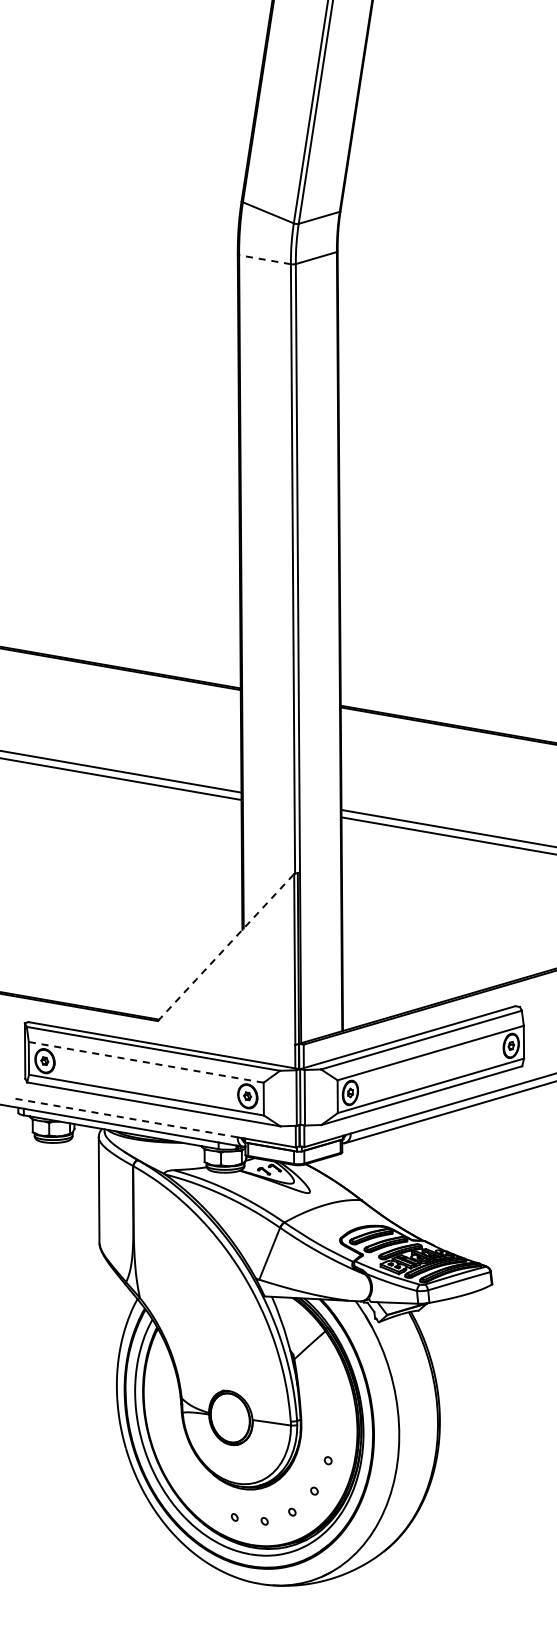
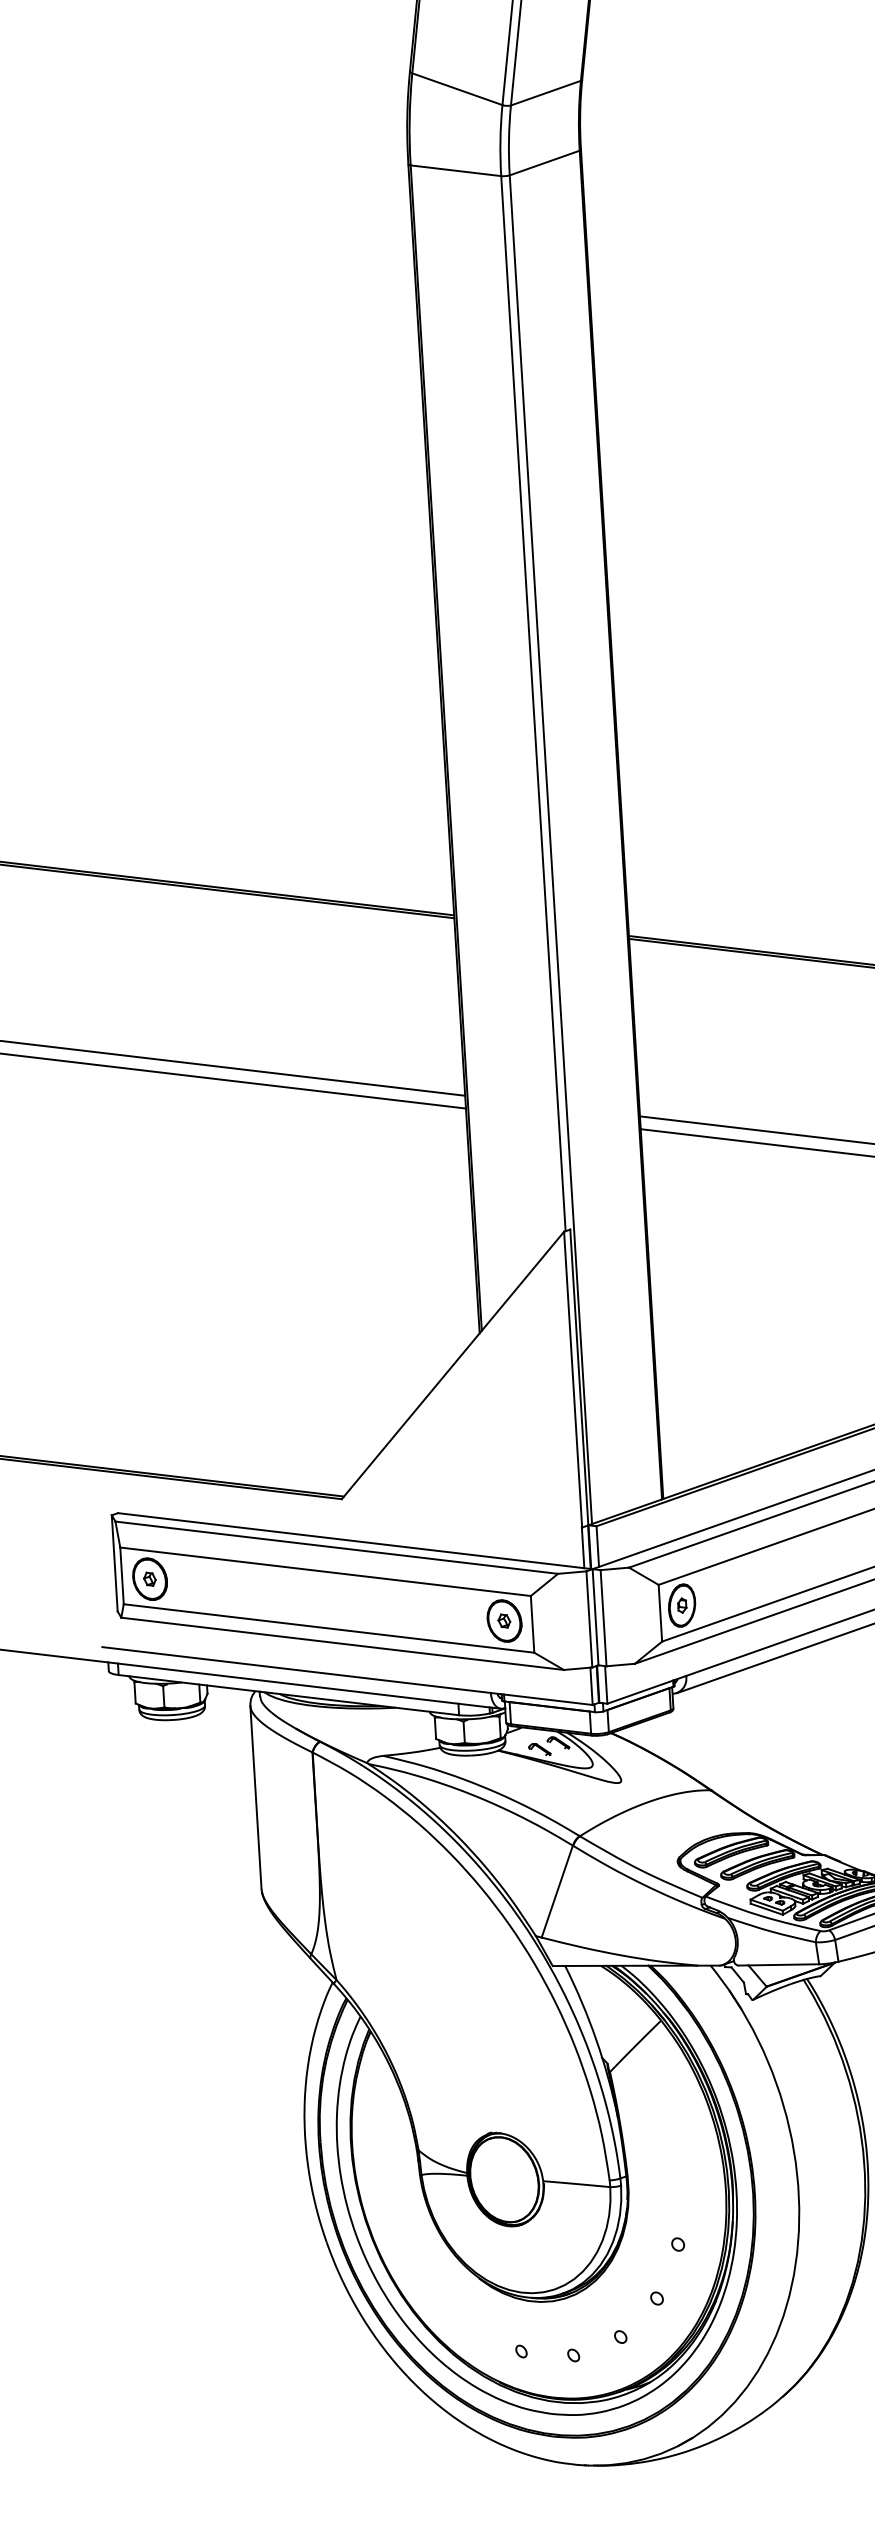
line: (264, 259) -> (455, 170), dashed -> solid
line: (226, 947) -> (453, 1365), dashed -> solid
line: (145, 1062) -> (324, 1572), dashed -> solid
line: (126, 1118) -> (296, 1670), dashed -> solid

